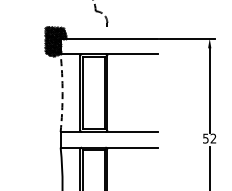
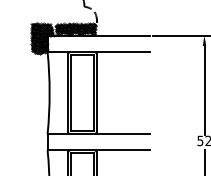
hatch: (86, 32) -> (74, 29), added
arc: (62, 93) -> (49, 93), dashed -> solid

